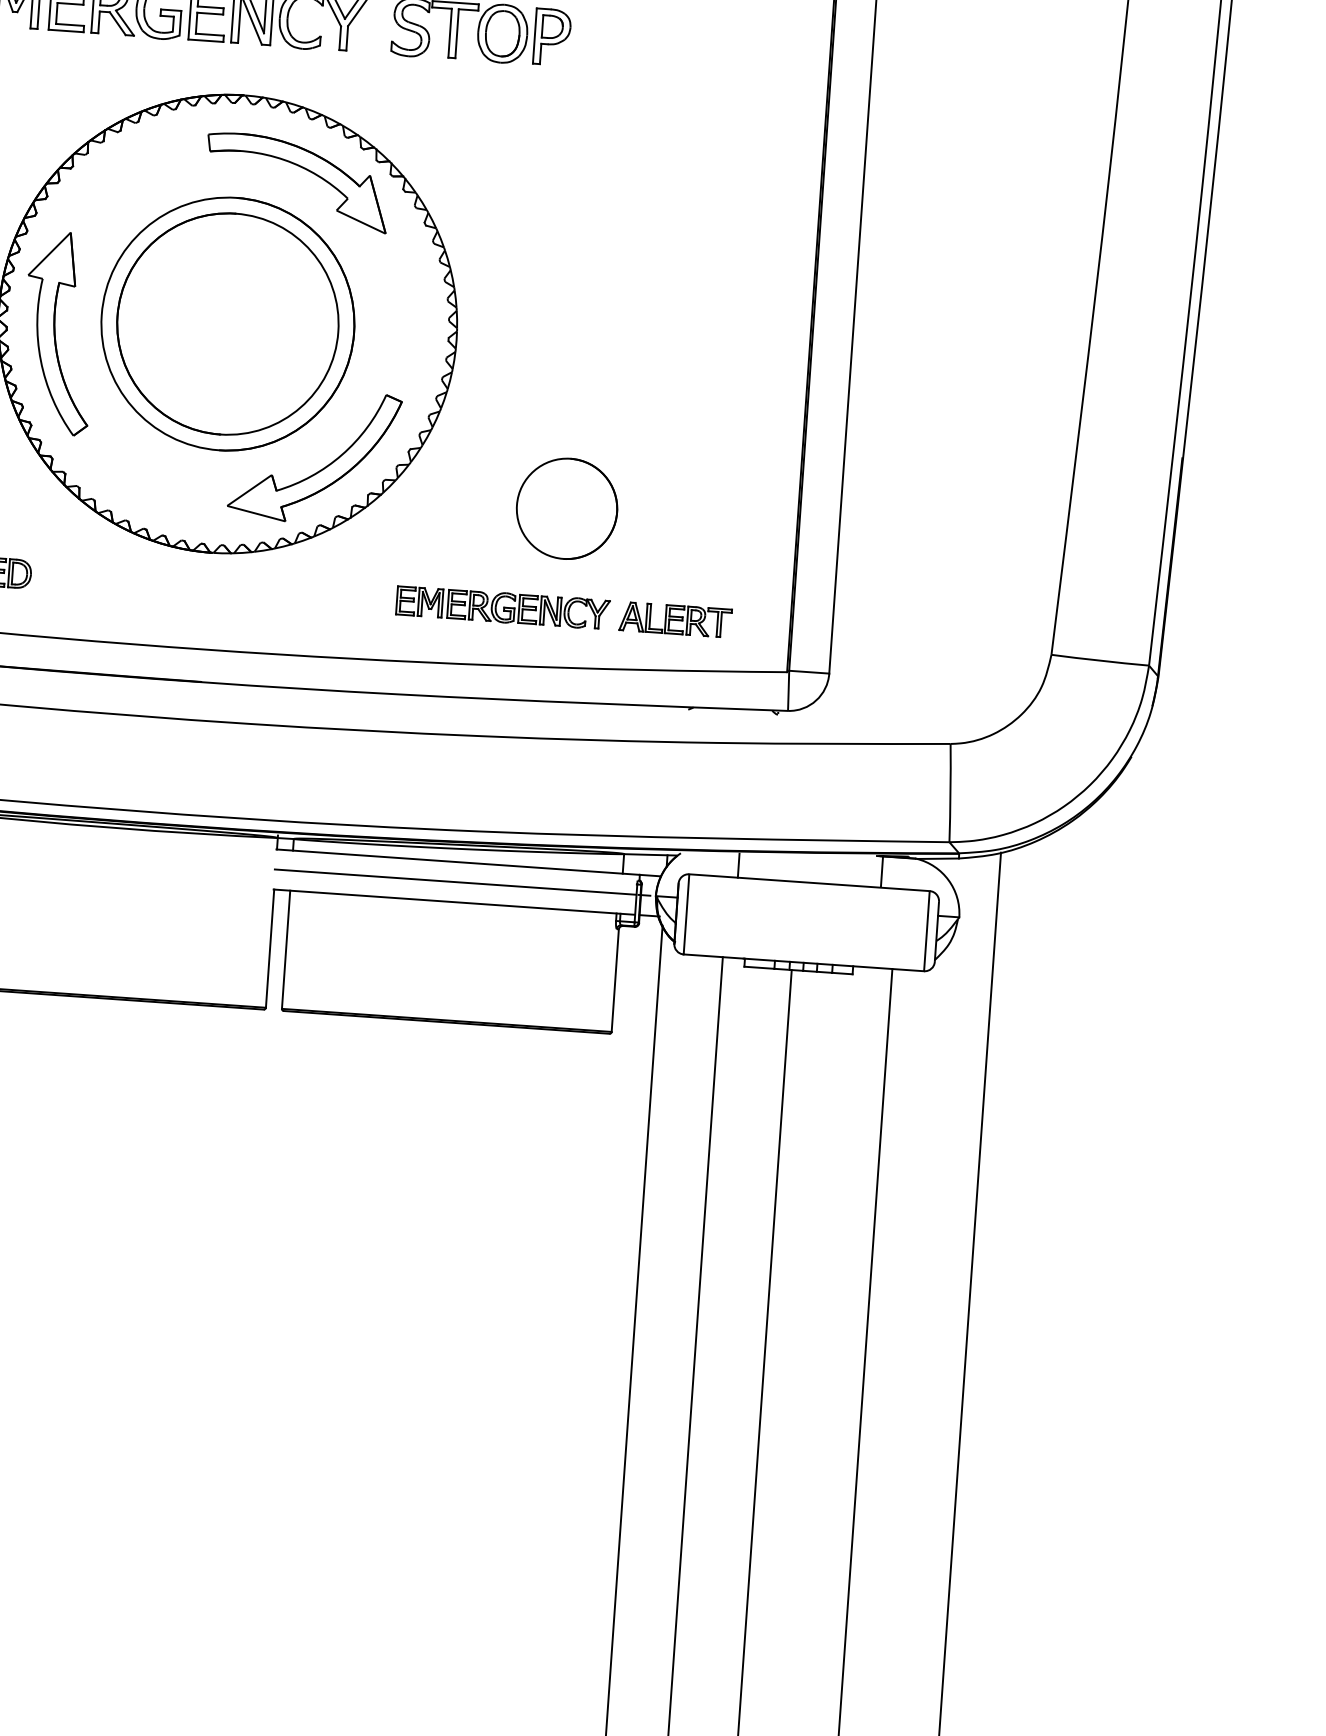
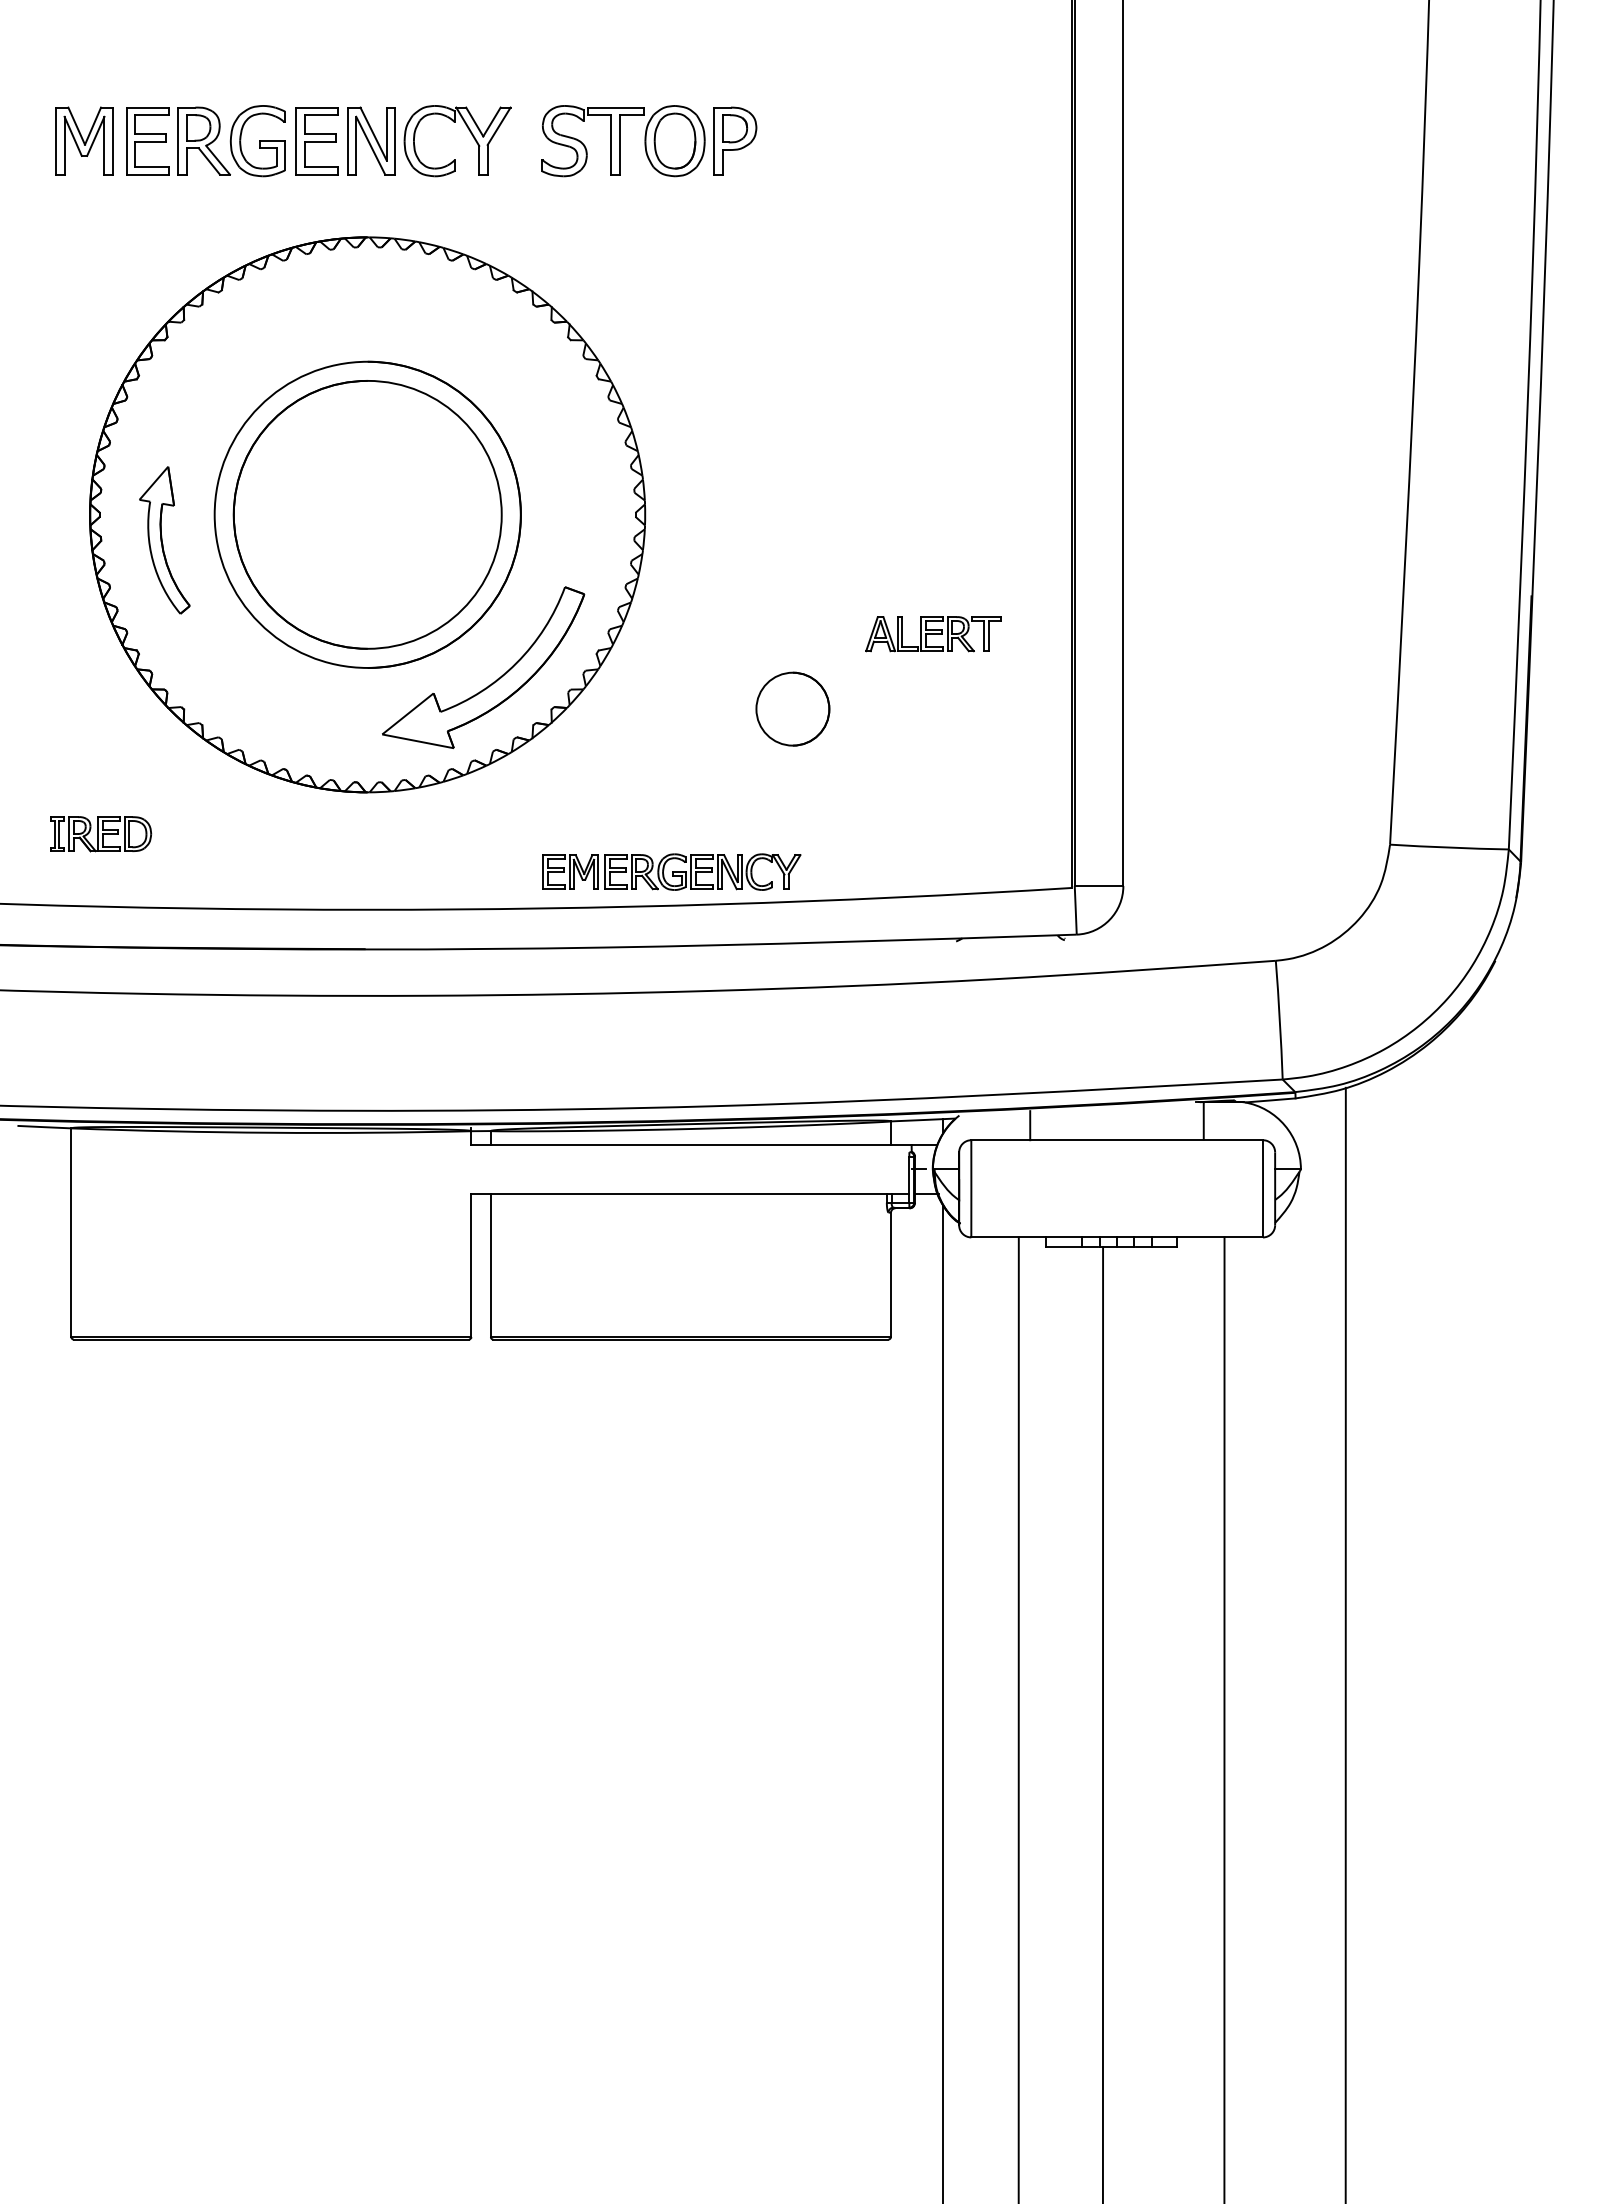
part: (303, 169) -> (446, 321), removed
part: (58, 333) -> (164, 540), size x0.6
circle: (566, 508) -> (792, 708), size x0.6
part: (502, 607) -> (671, 871), moved
part: (675, 620) -> (933, 634), moved
line: (455, 882) -> (689, 1169), removed

